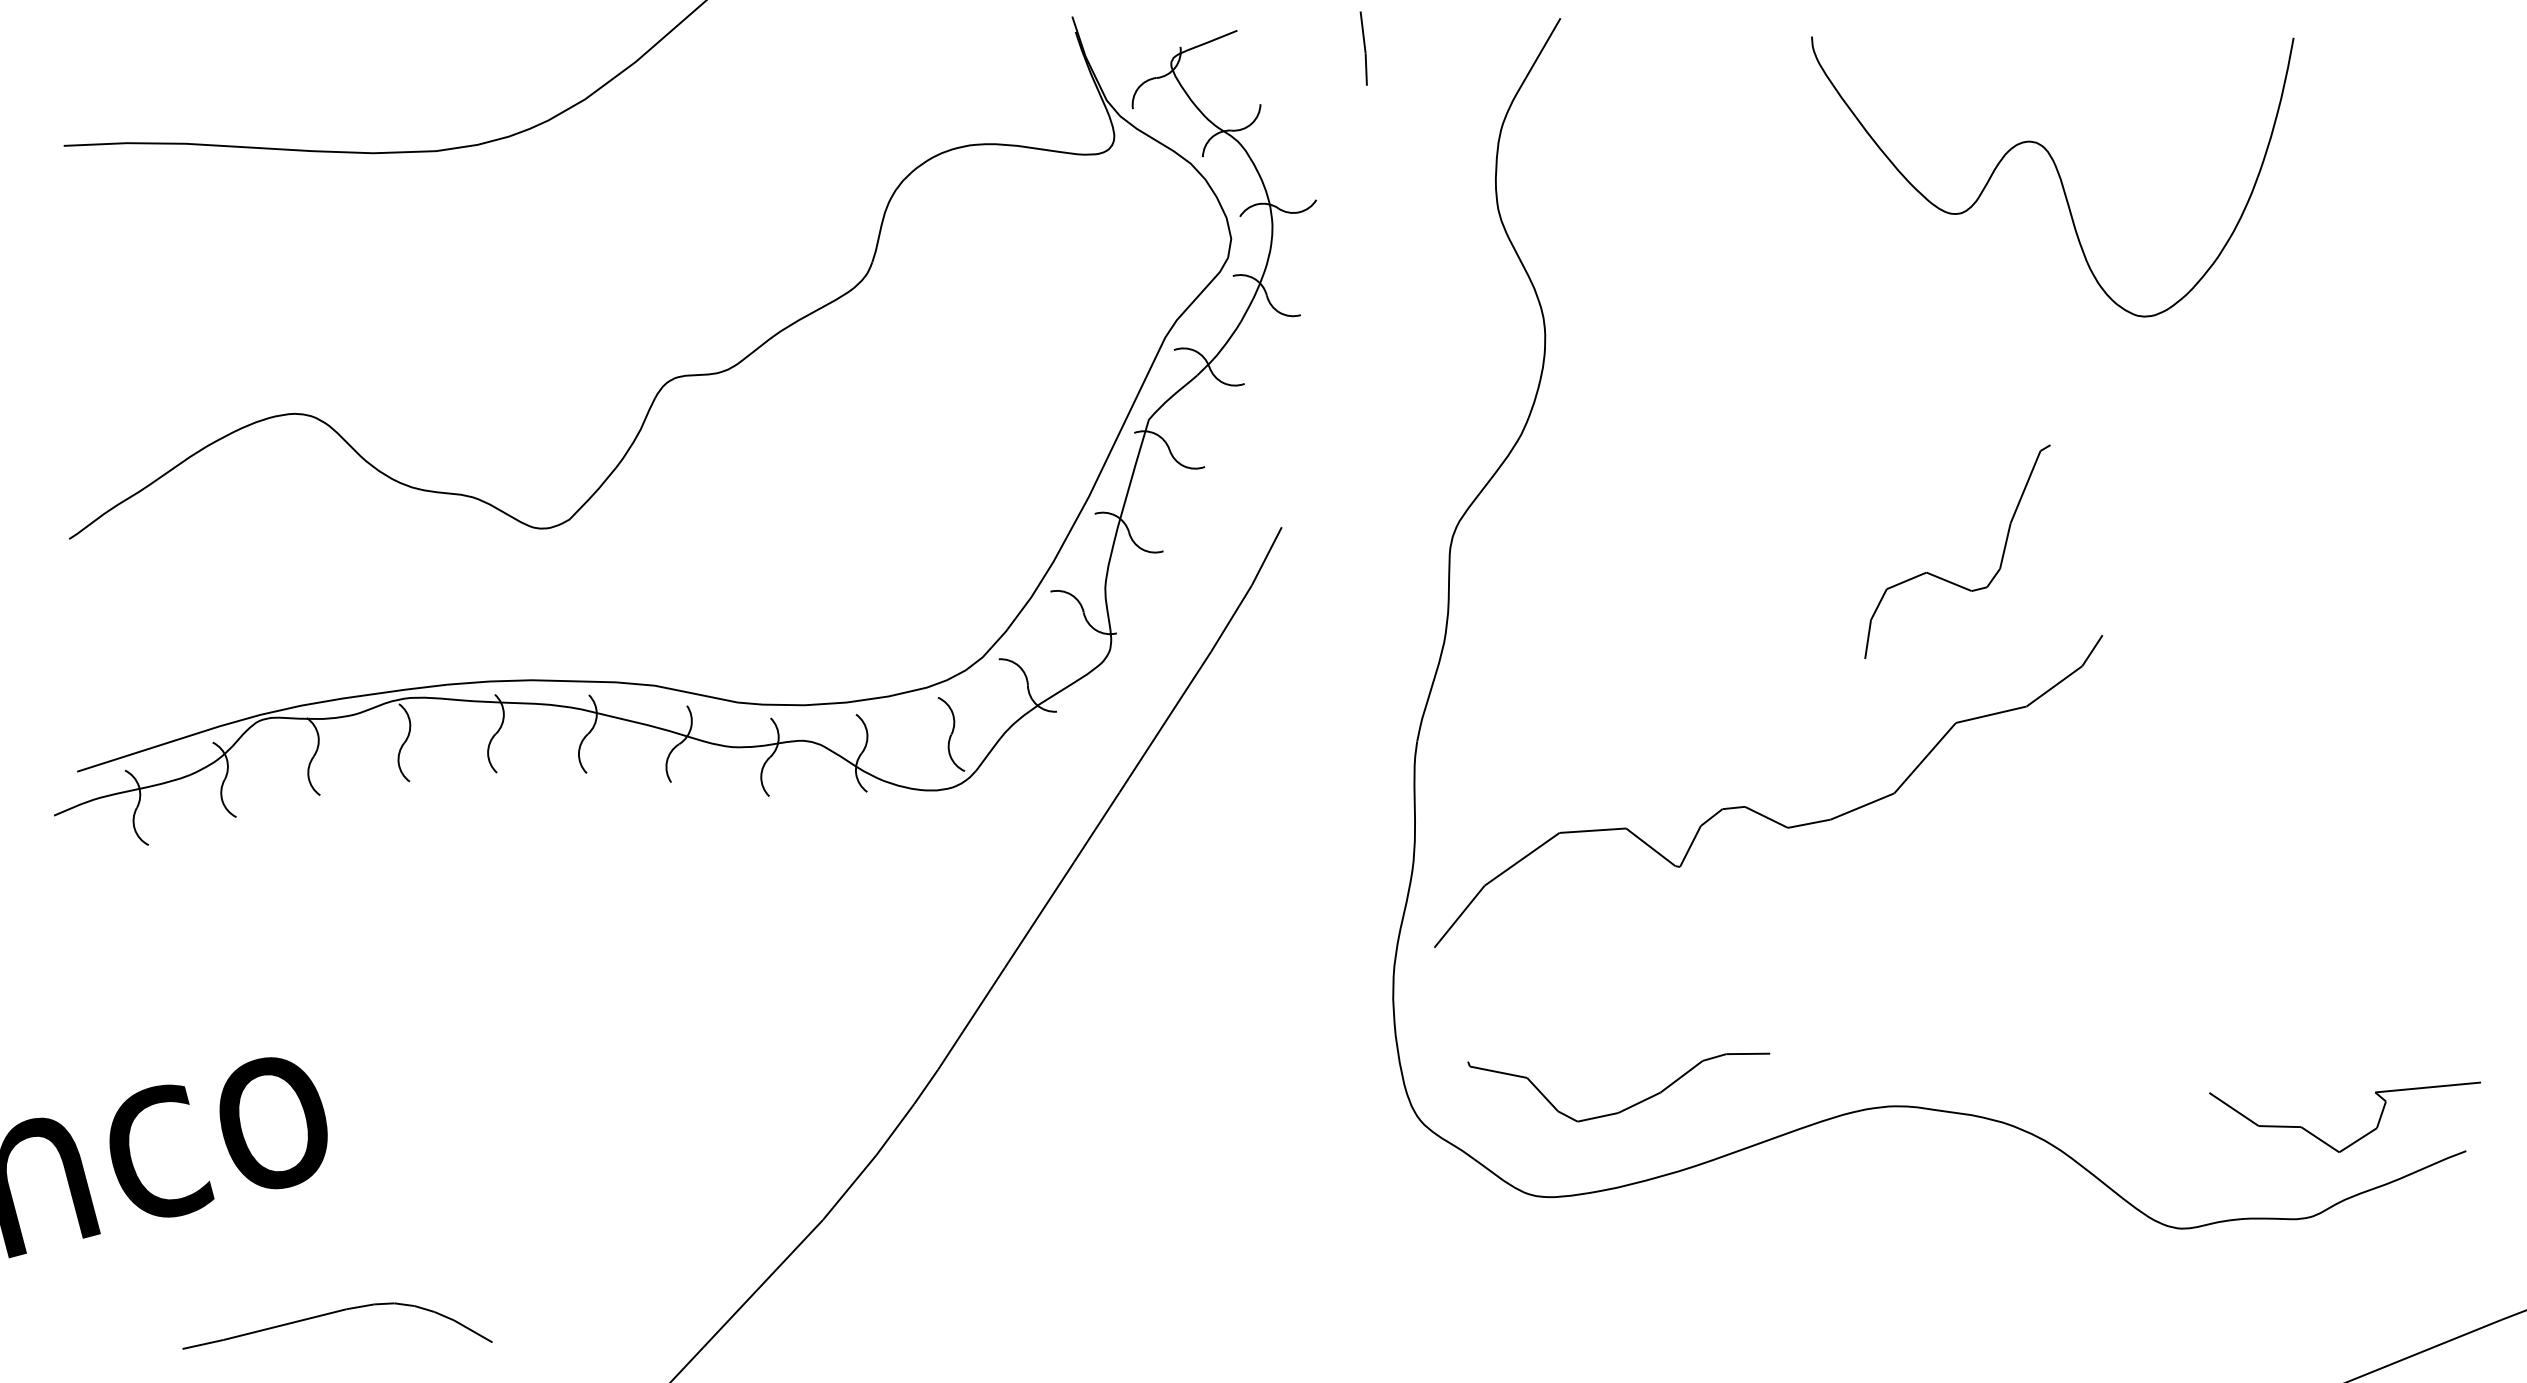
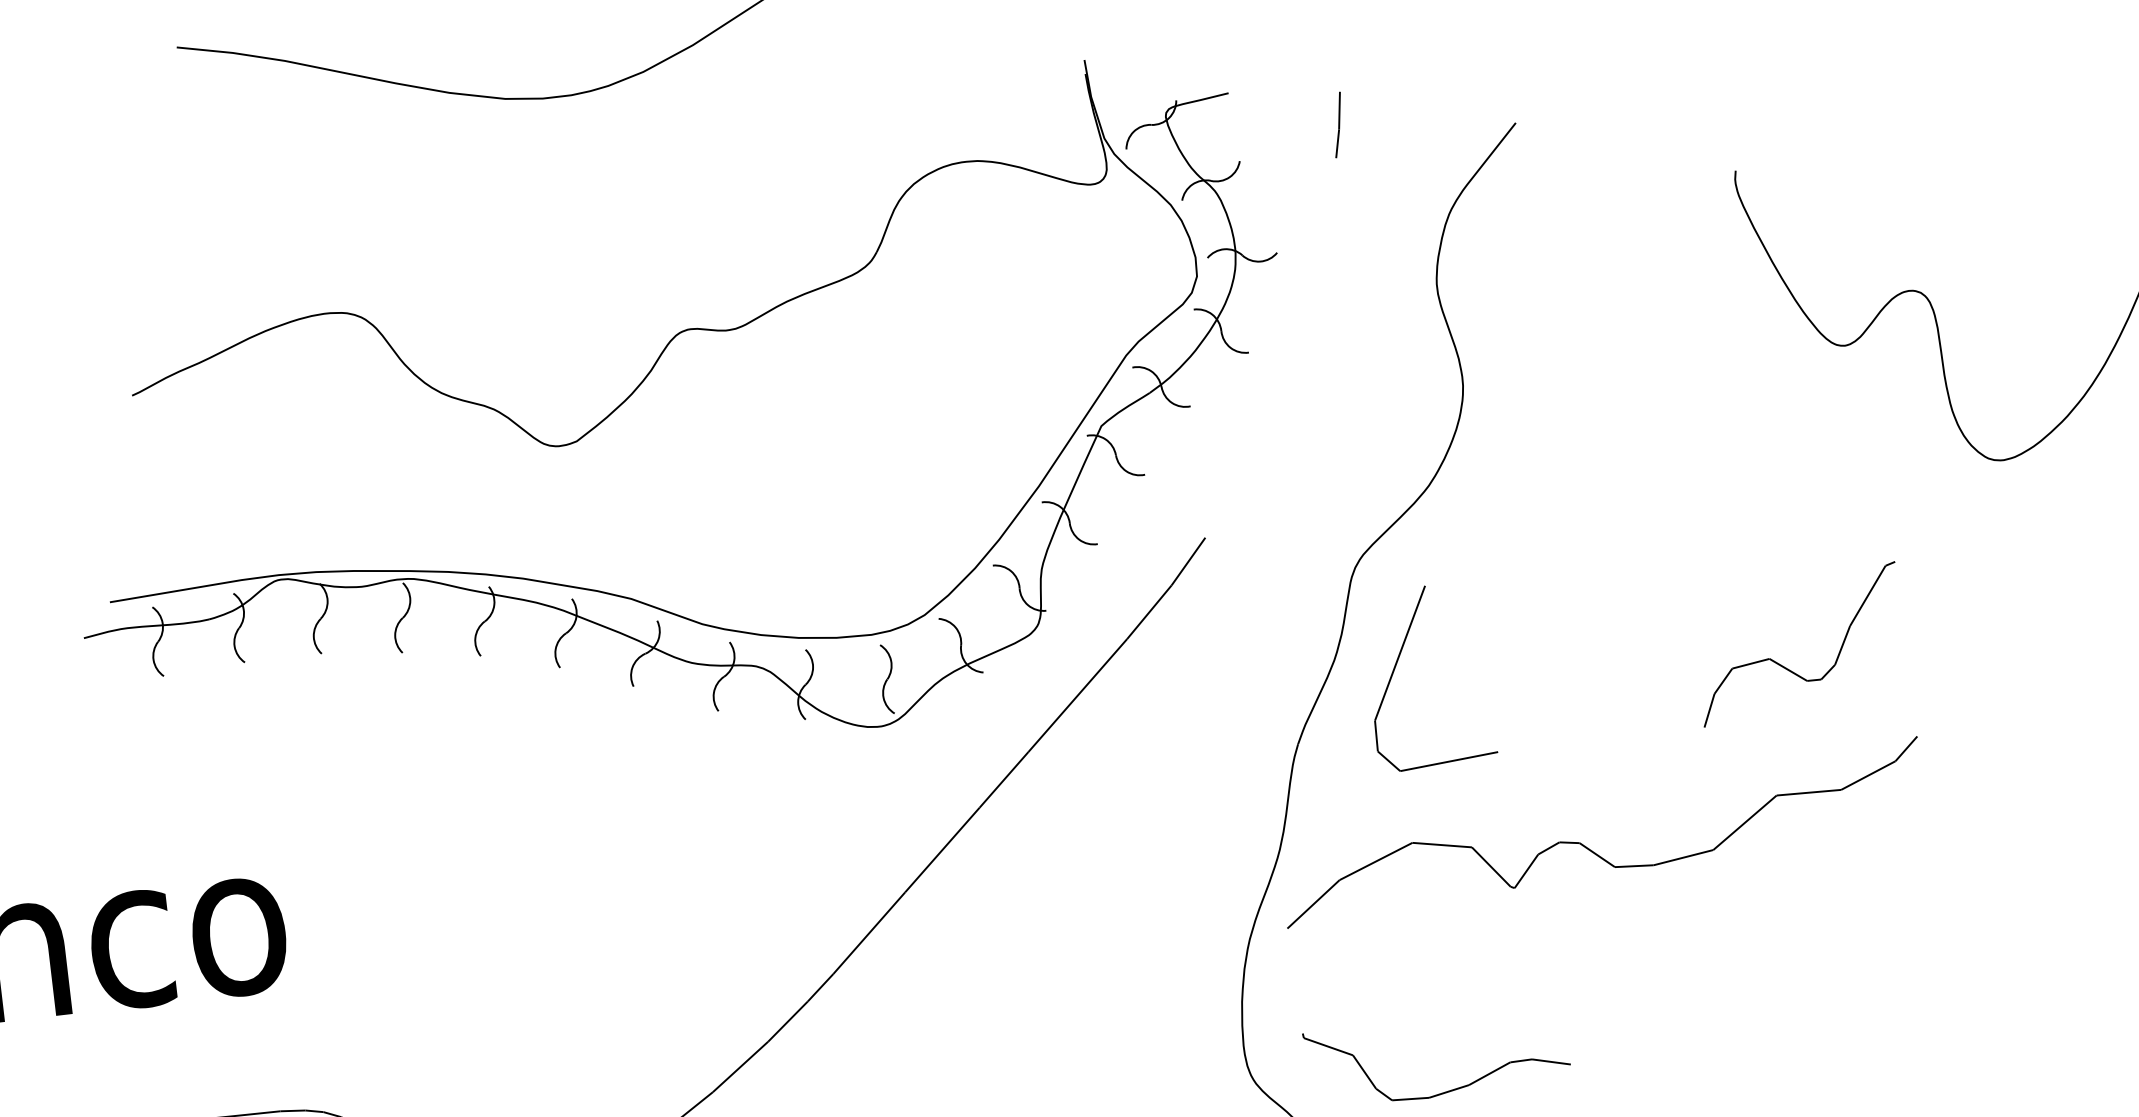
line: (1513, 641) -> (1395, 667), added

